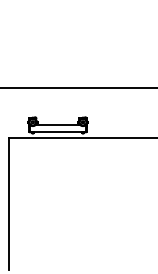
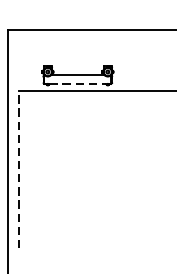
line: (57, 132) -> (77, 84), solid -> dashed
line: (9, 203) -> (19, 168), solid -> dashed

